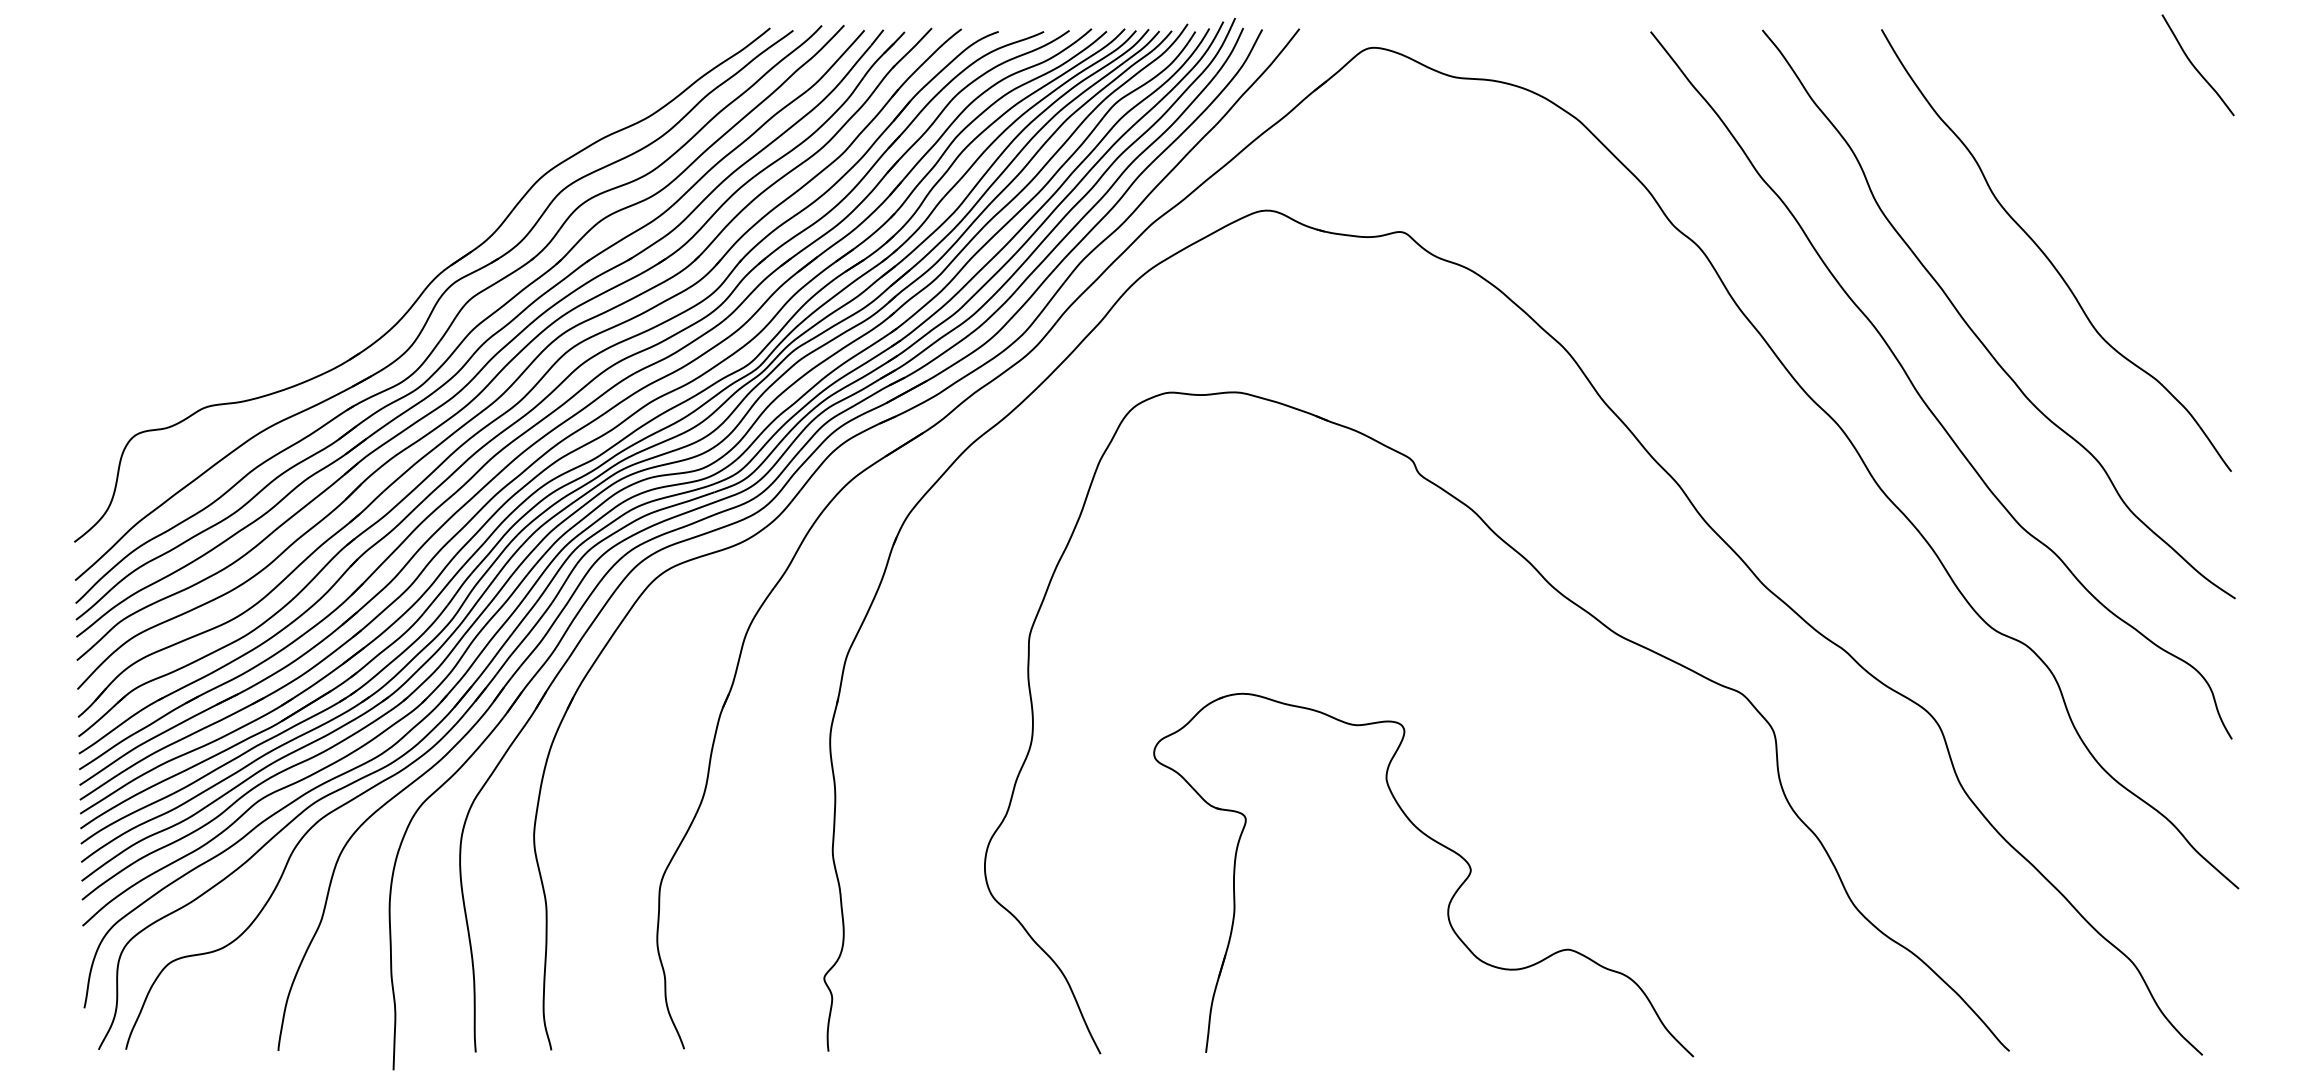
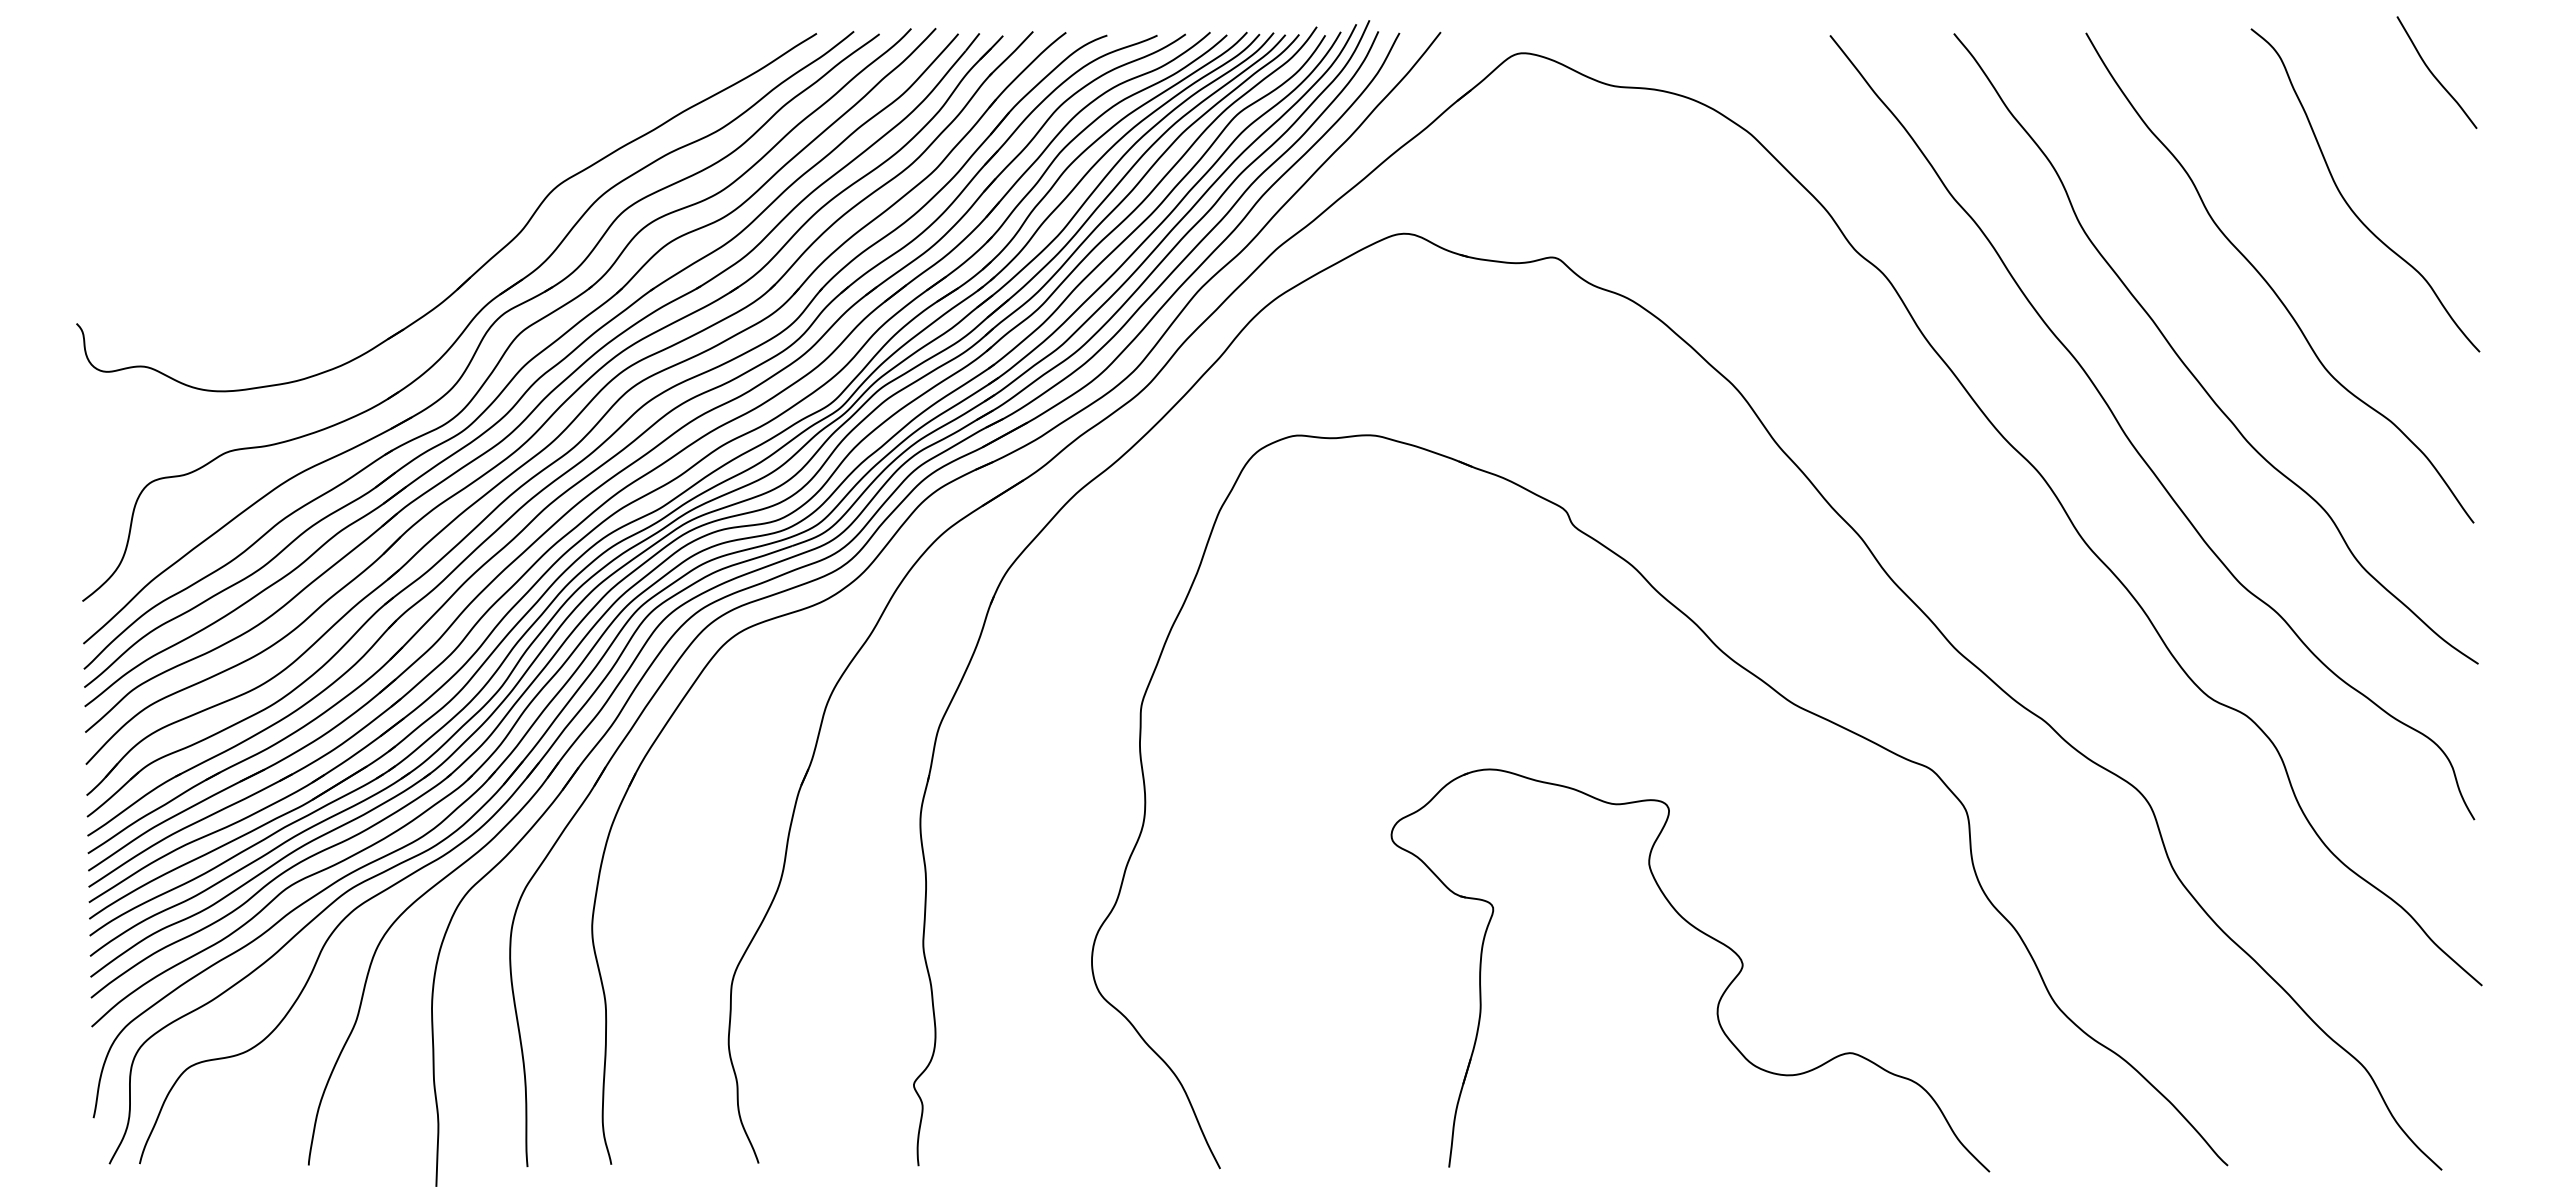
curve: (2118, 183) -> (2348, 203), added
part: (441, 232) -> (489, 258), added
part: (1439, 844) -> (1707, 936), moved

